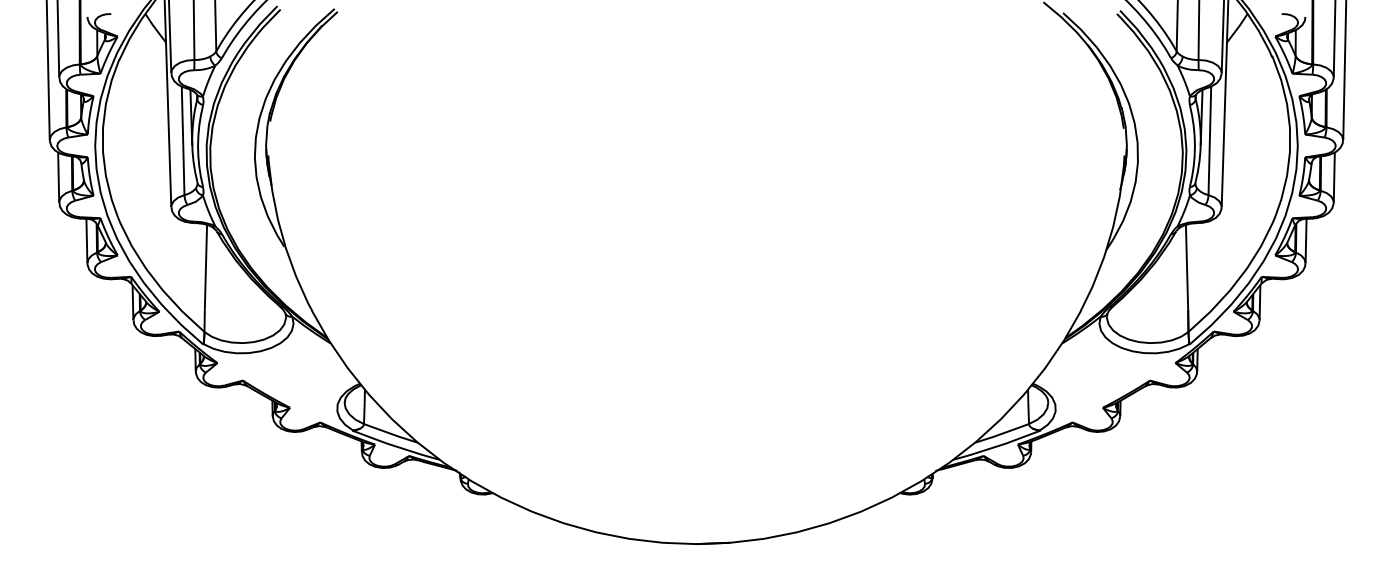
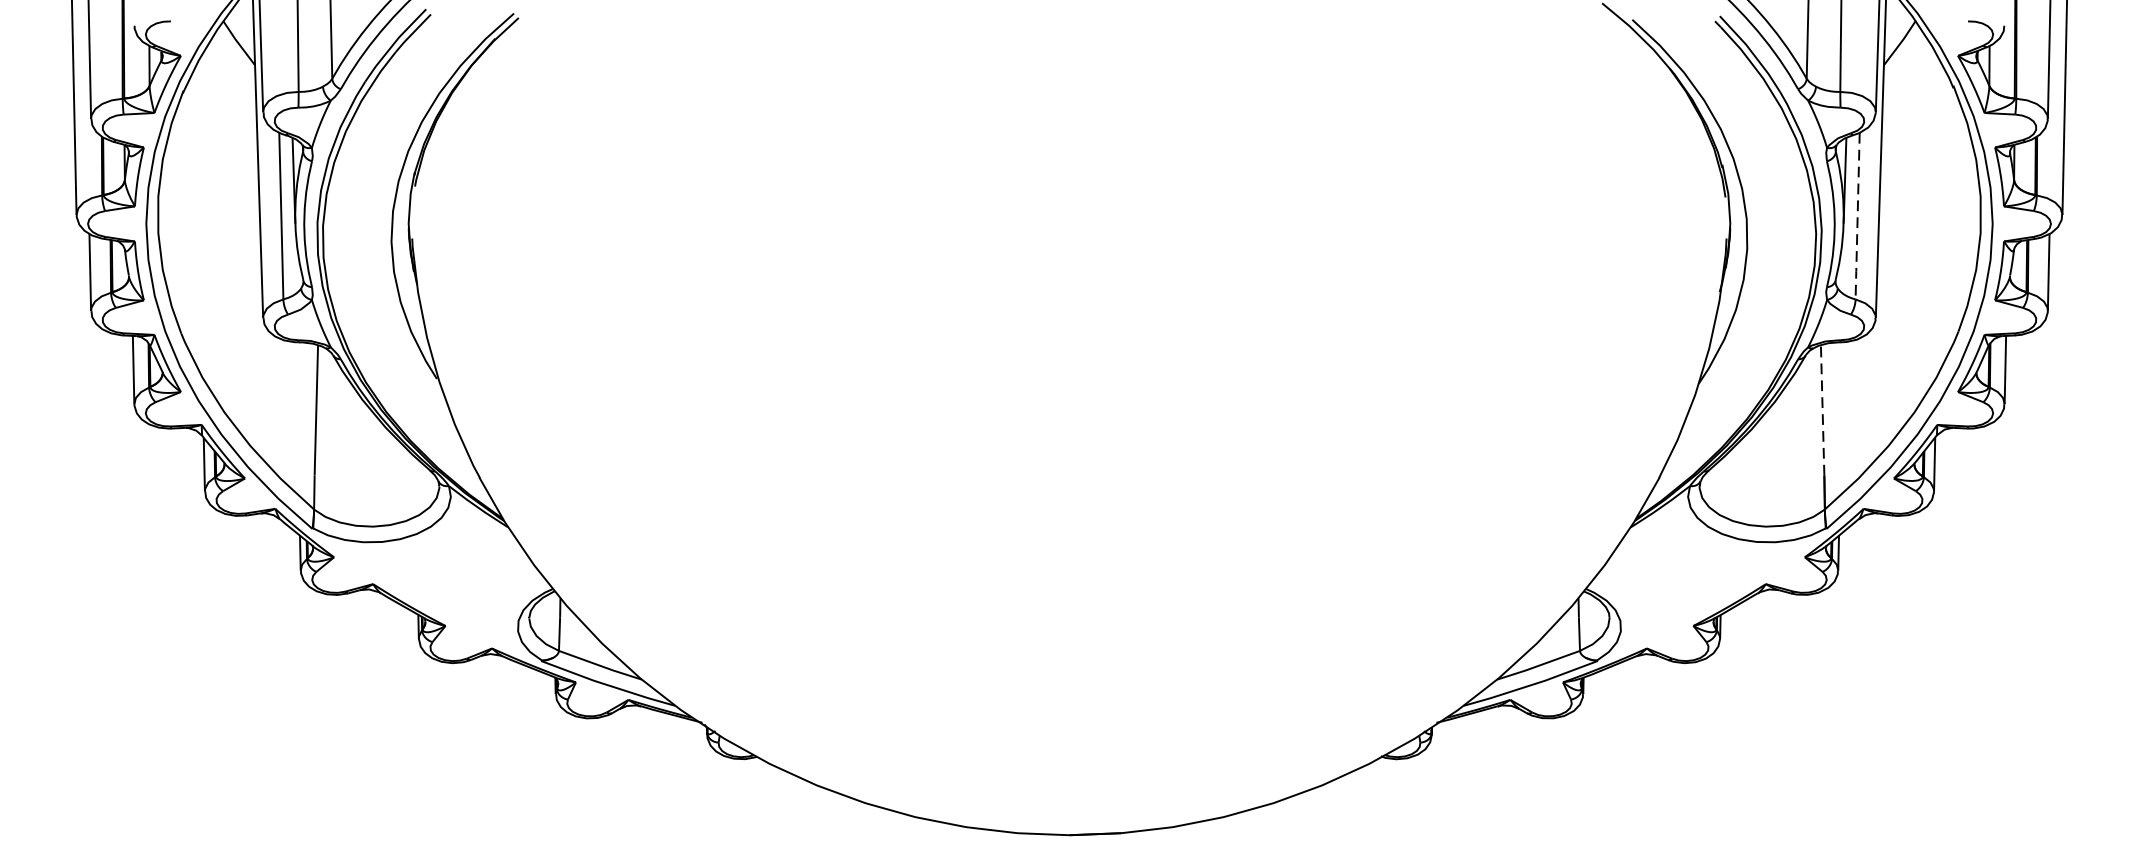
line: (1209, 142) -> (1857, 218), solid -> dashed
line: (1187, 266) -> (1823, 409), solid -> dashed

